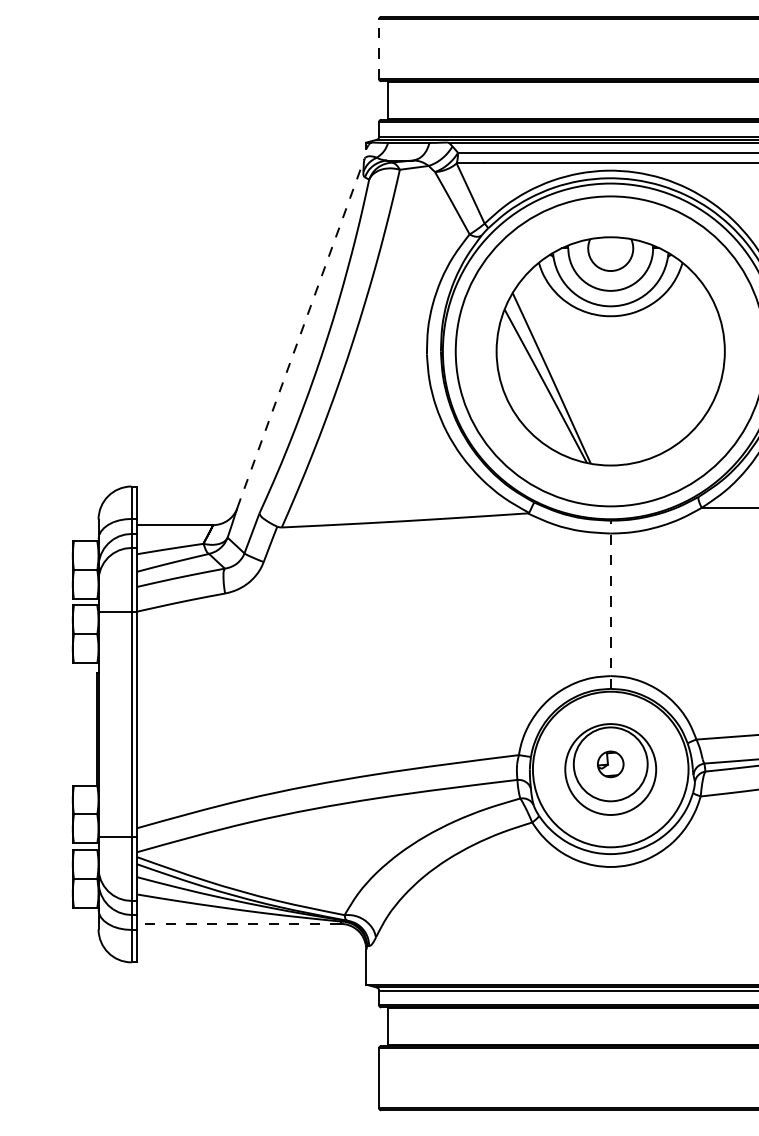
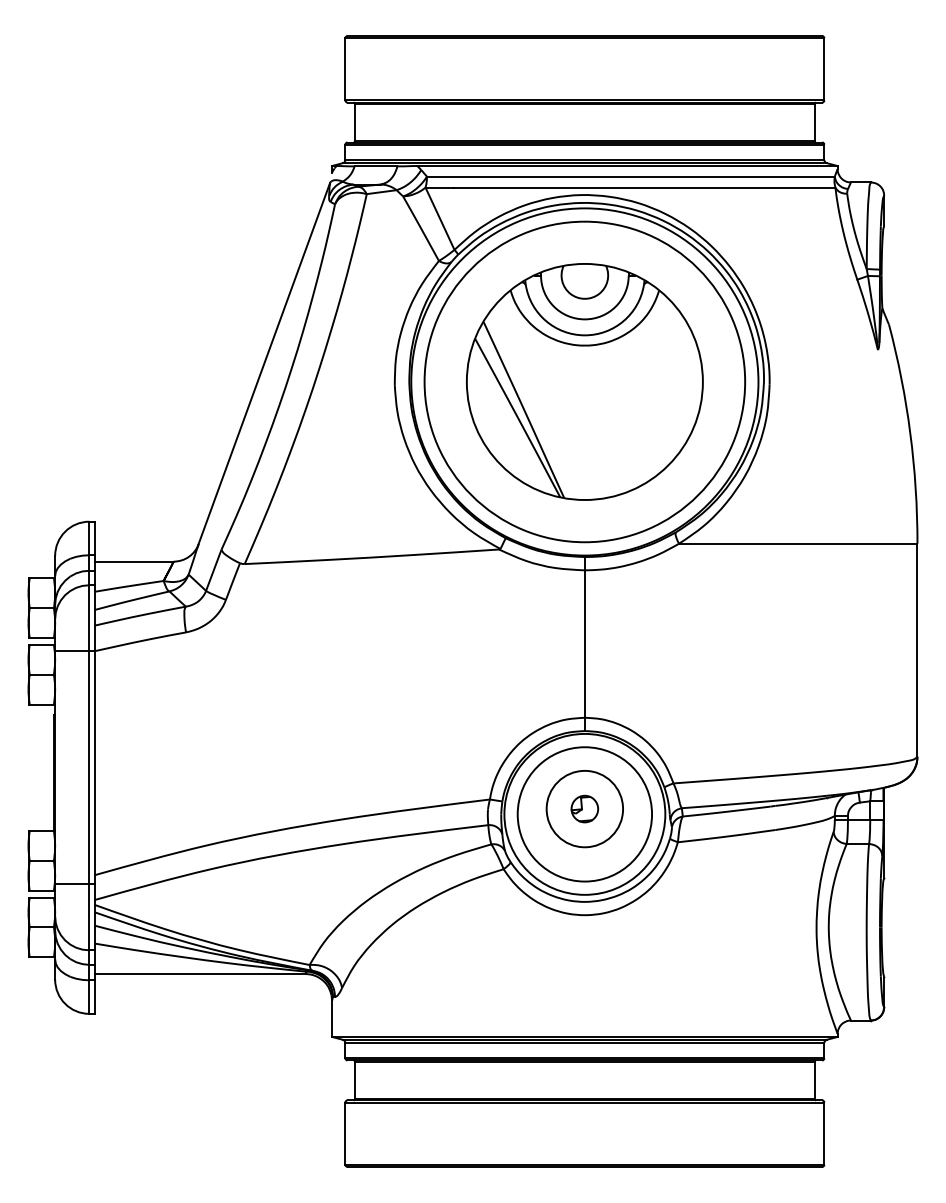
line: (379, 48) -> (345, 68), dashed -> solid
line: (300, 333) -> (264, 363), dashed -> solid
line: (610, 604) -> (584, 643), dashed -> solid
circle: (610, 769) -> (584, 814), size x1.43
line: (238, 924) -> (199, 974), dashed -> solid

